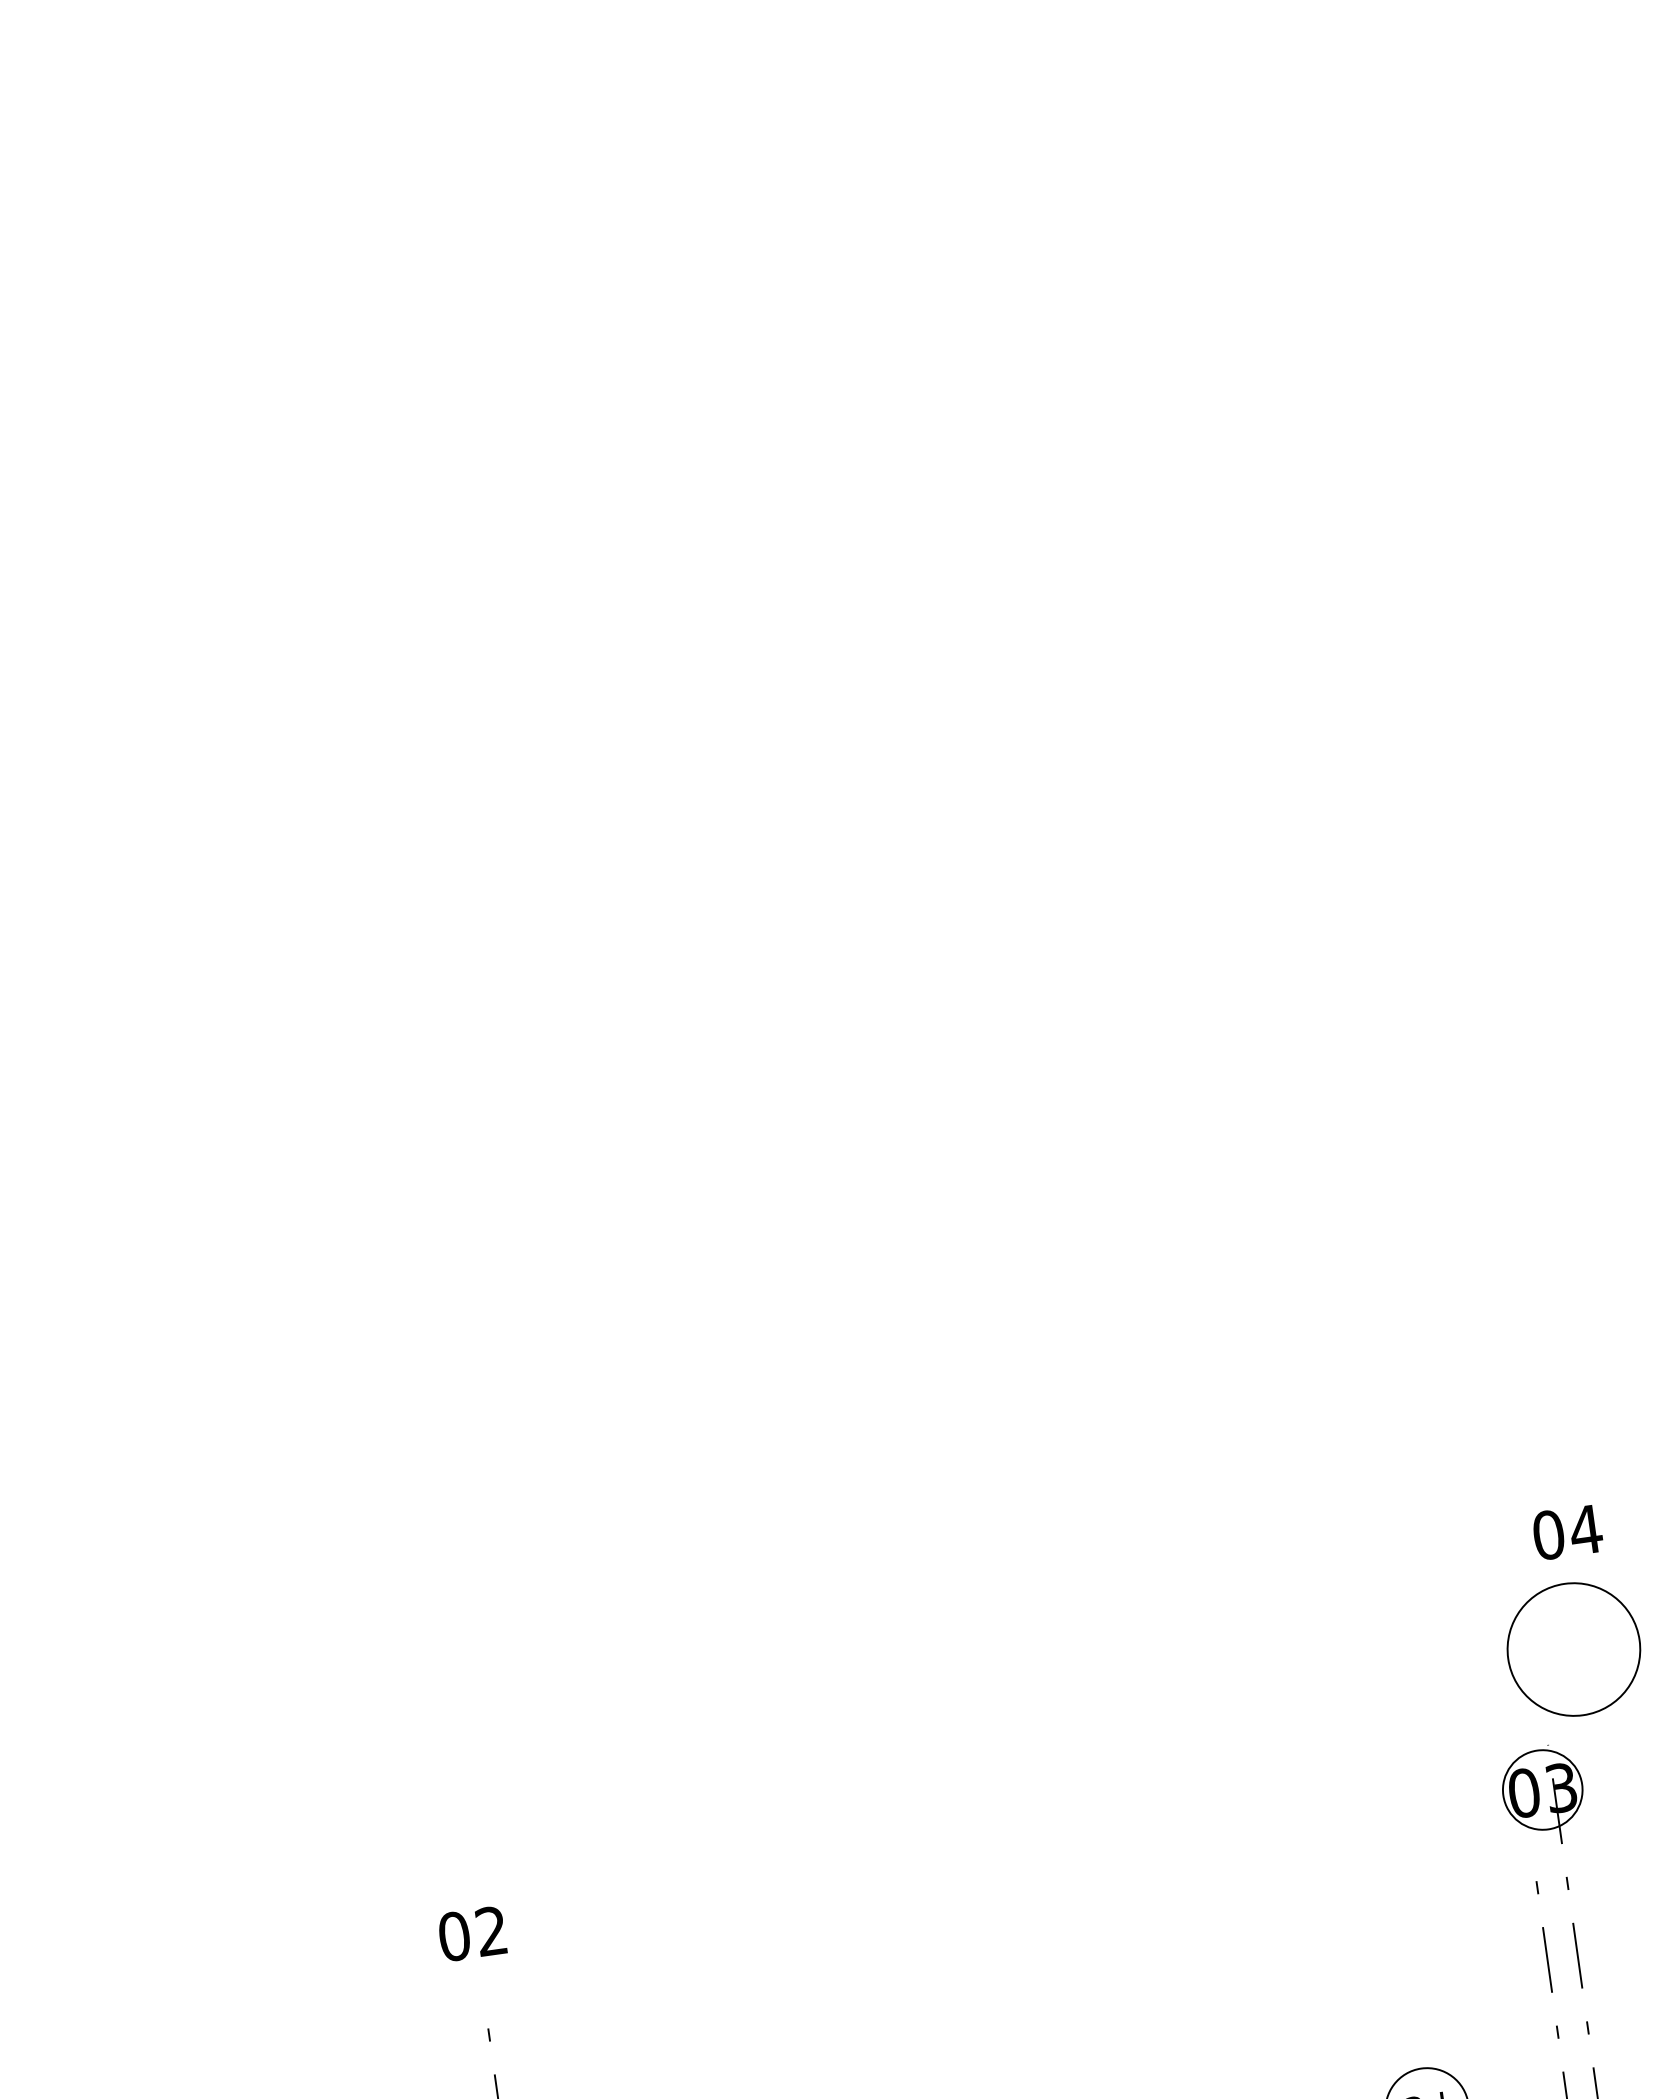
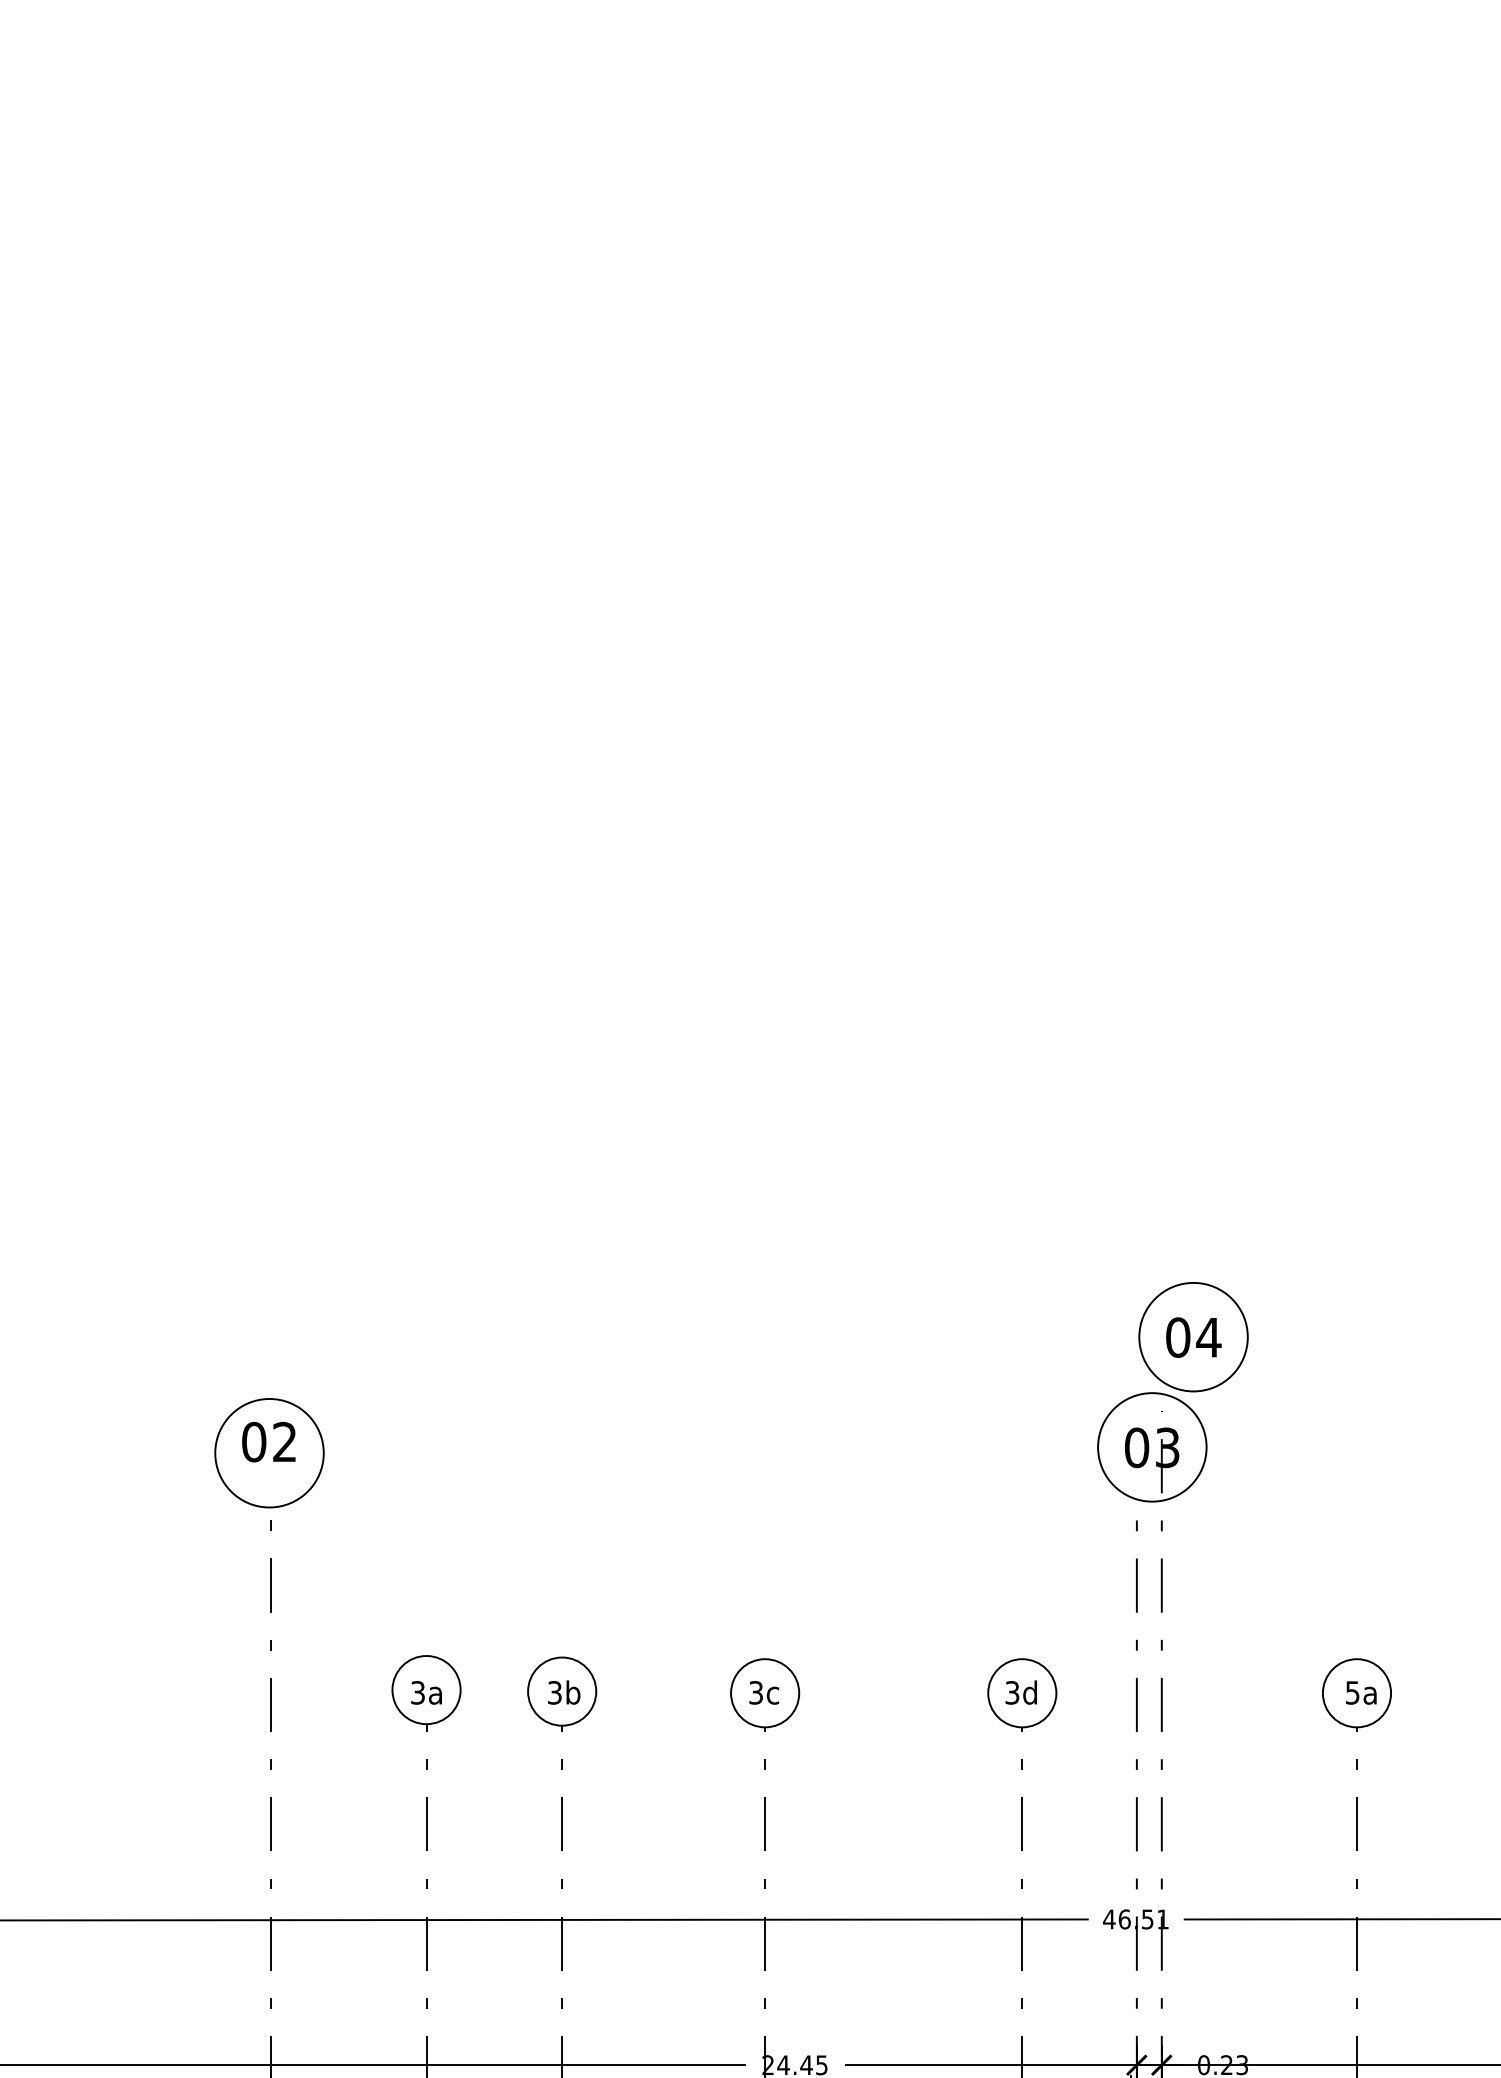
text: (1567, 1532) -> (1193, 1337), moved
circle: (1542, 1790) -> (1152, 1447), size x1.67
circle: (474, 1947) -> (269, 1453), added

